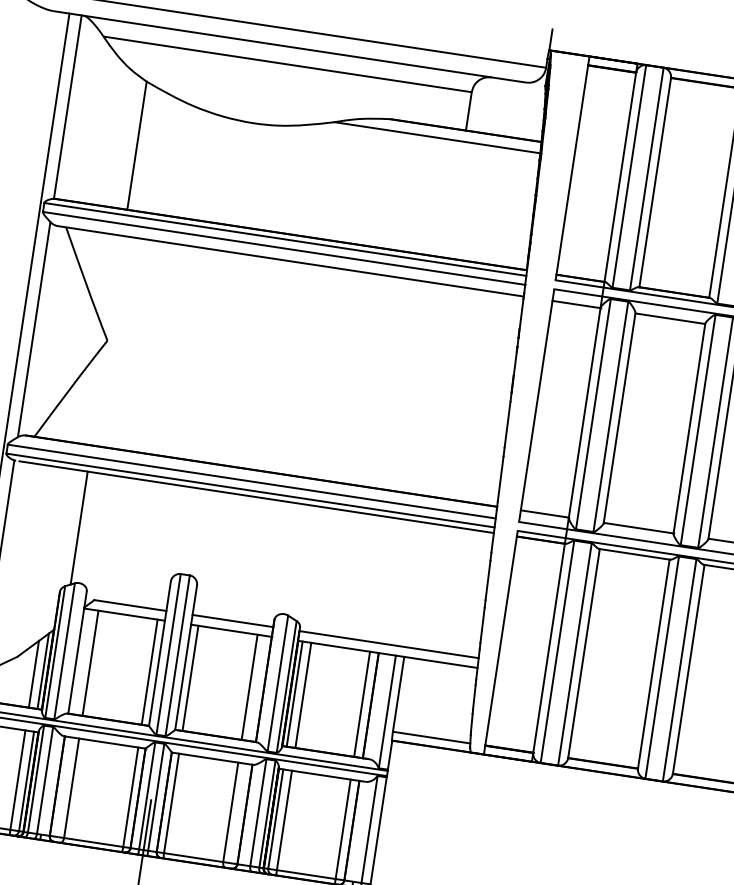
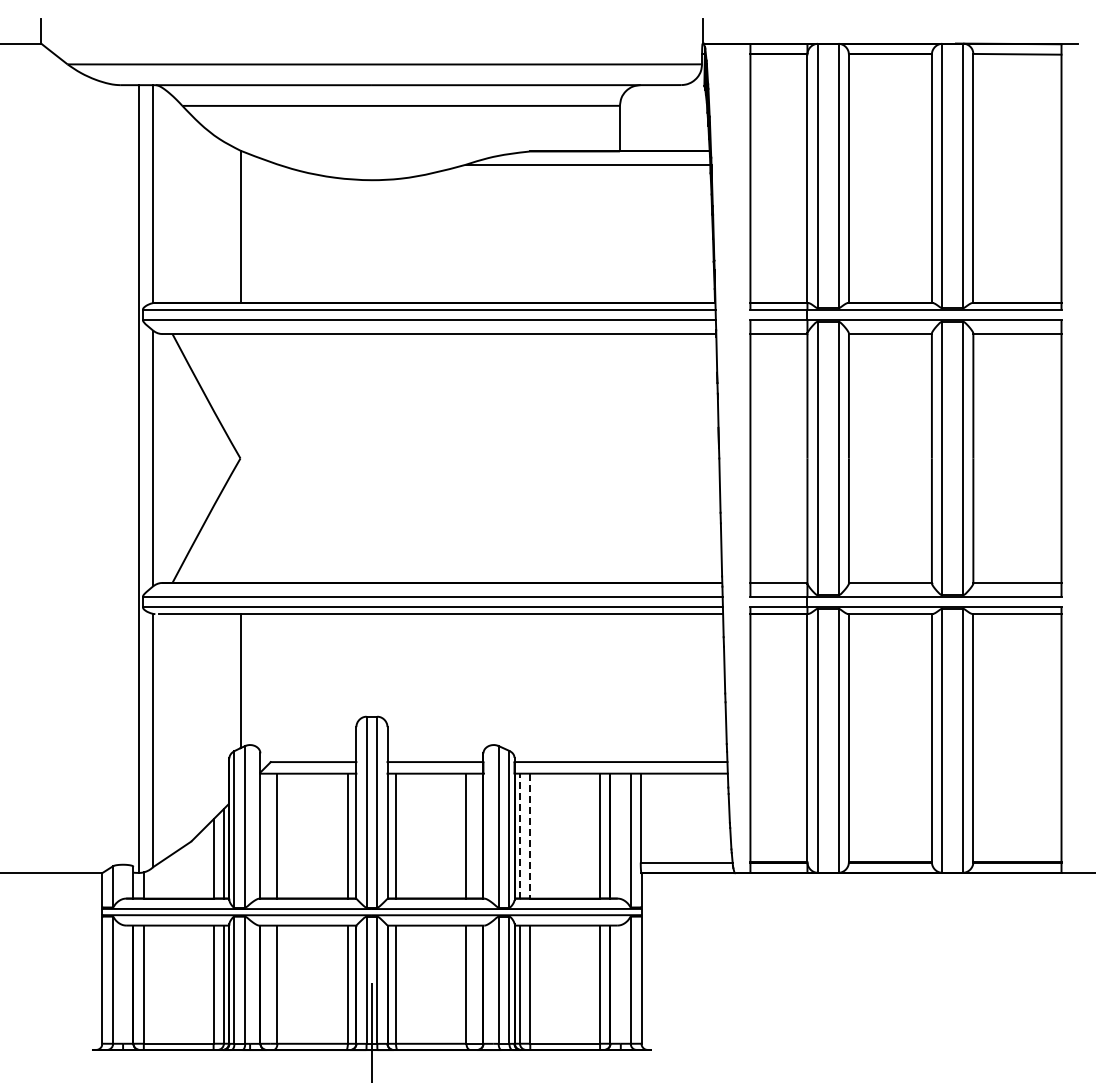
line: (295, 693) -> (520, 835), solid -> dashed
line: (303, 695) -> (530, 836), solid -> dashed

